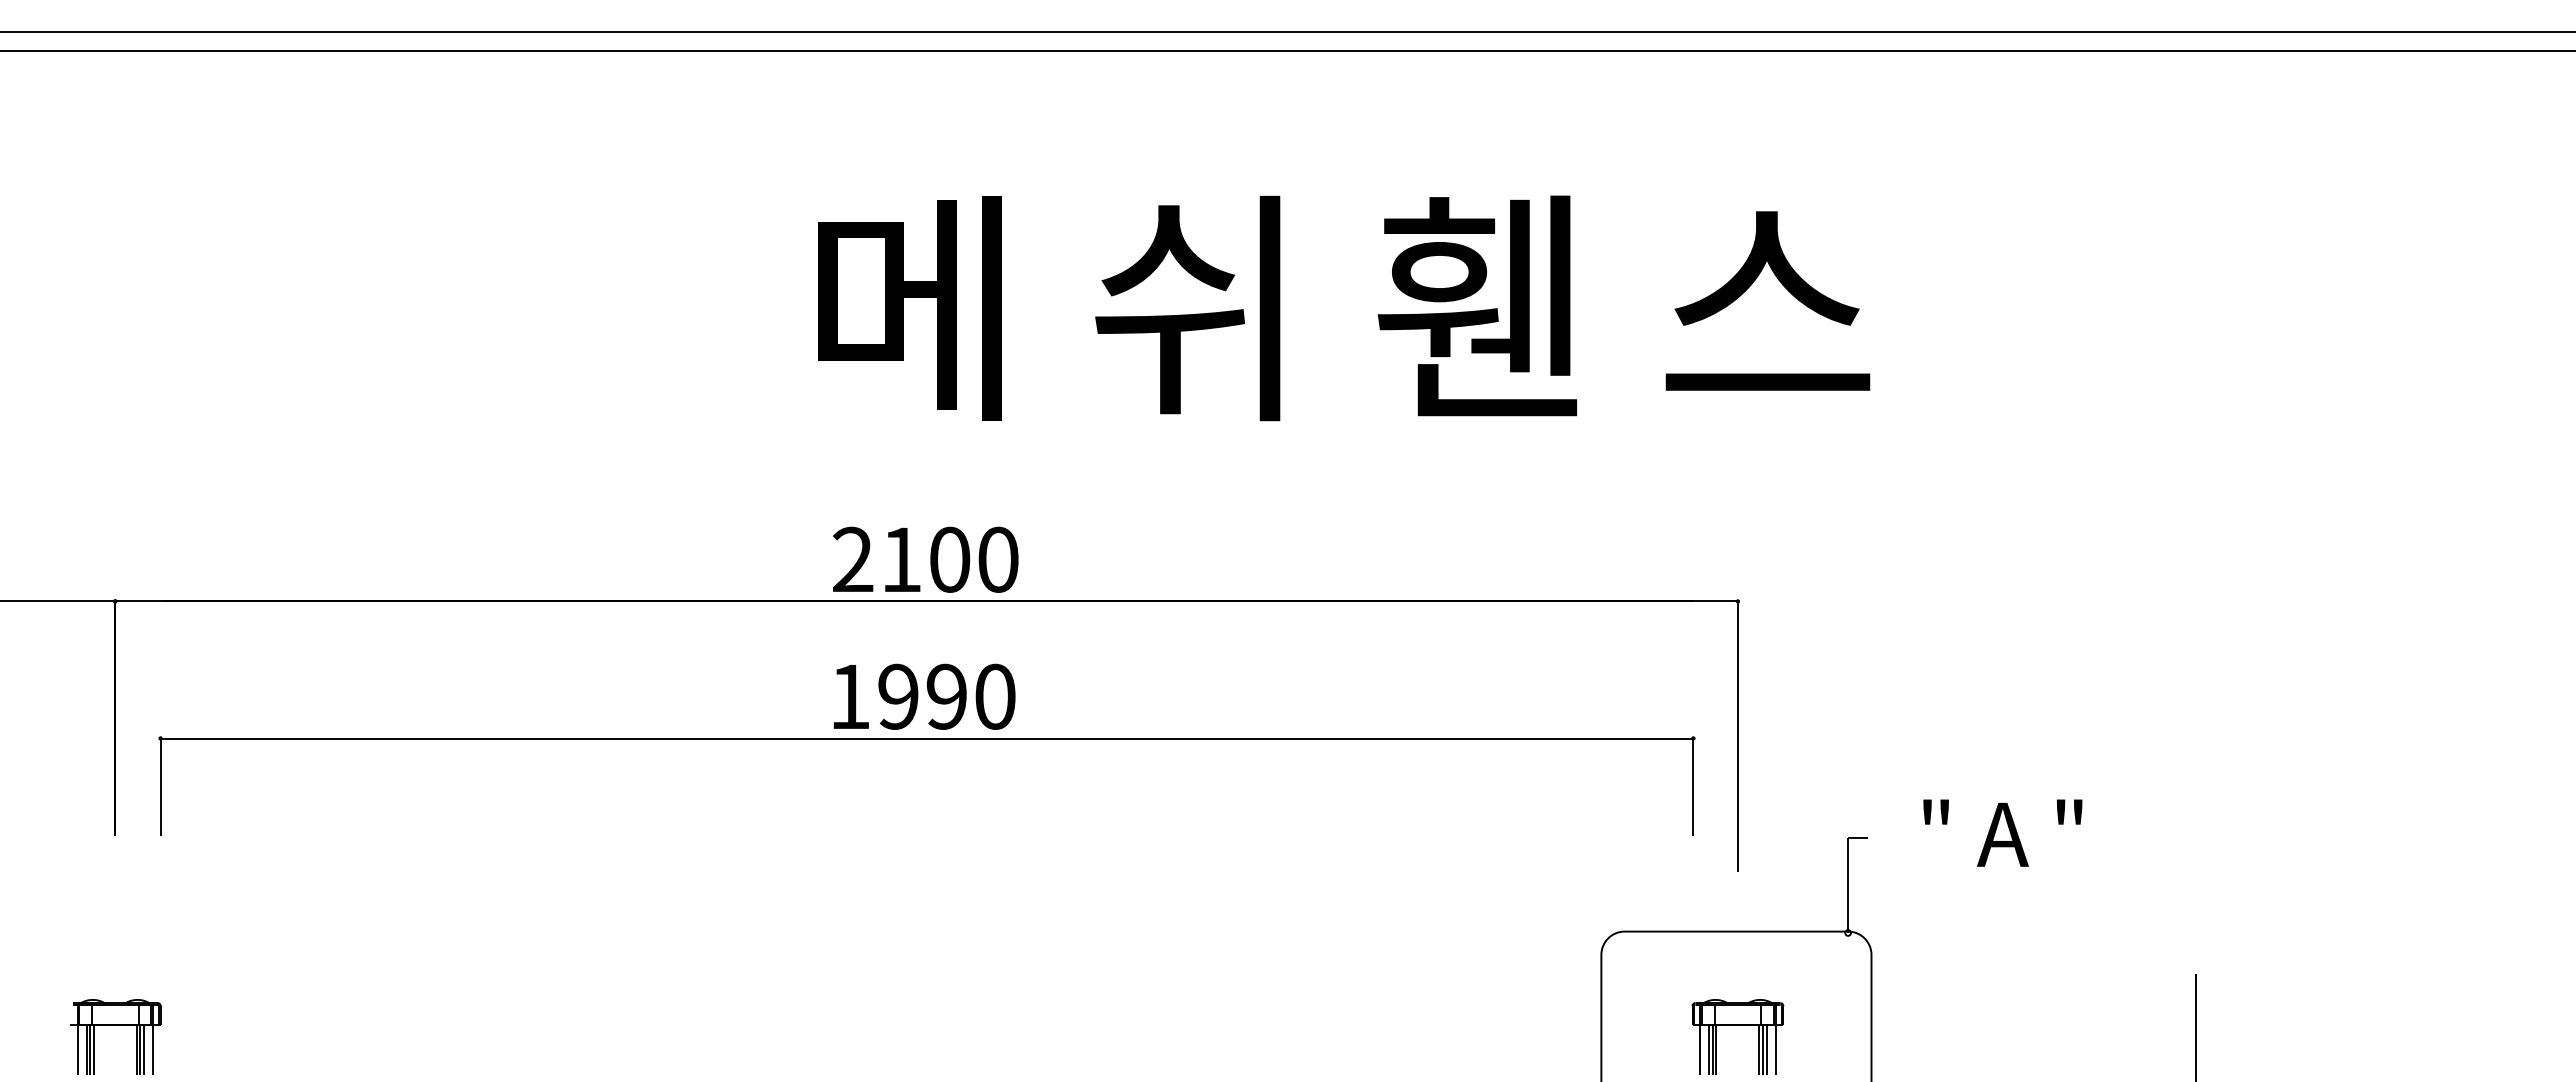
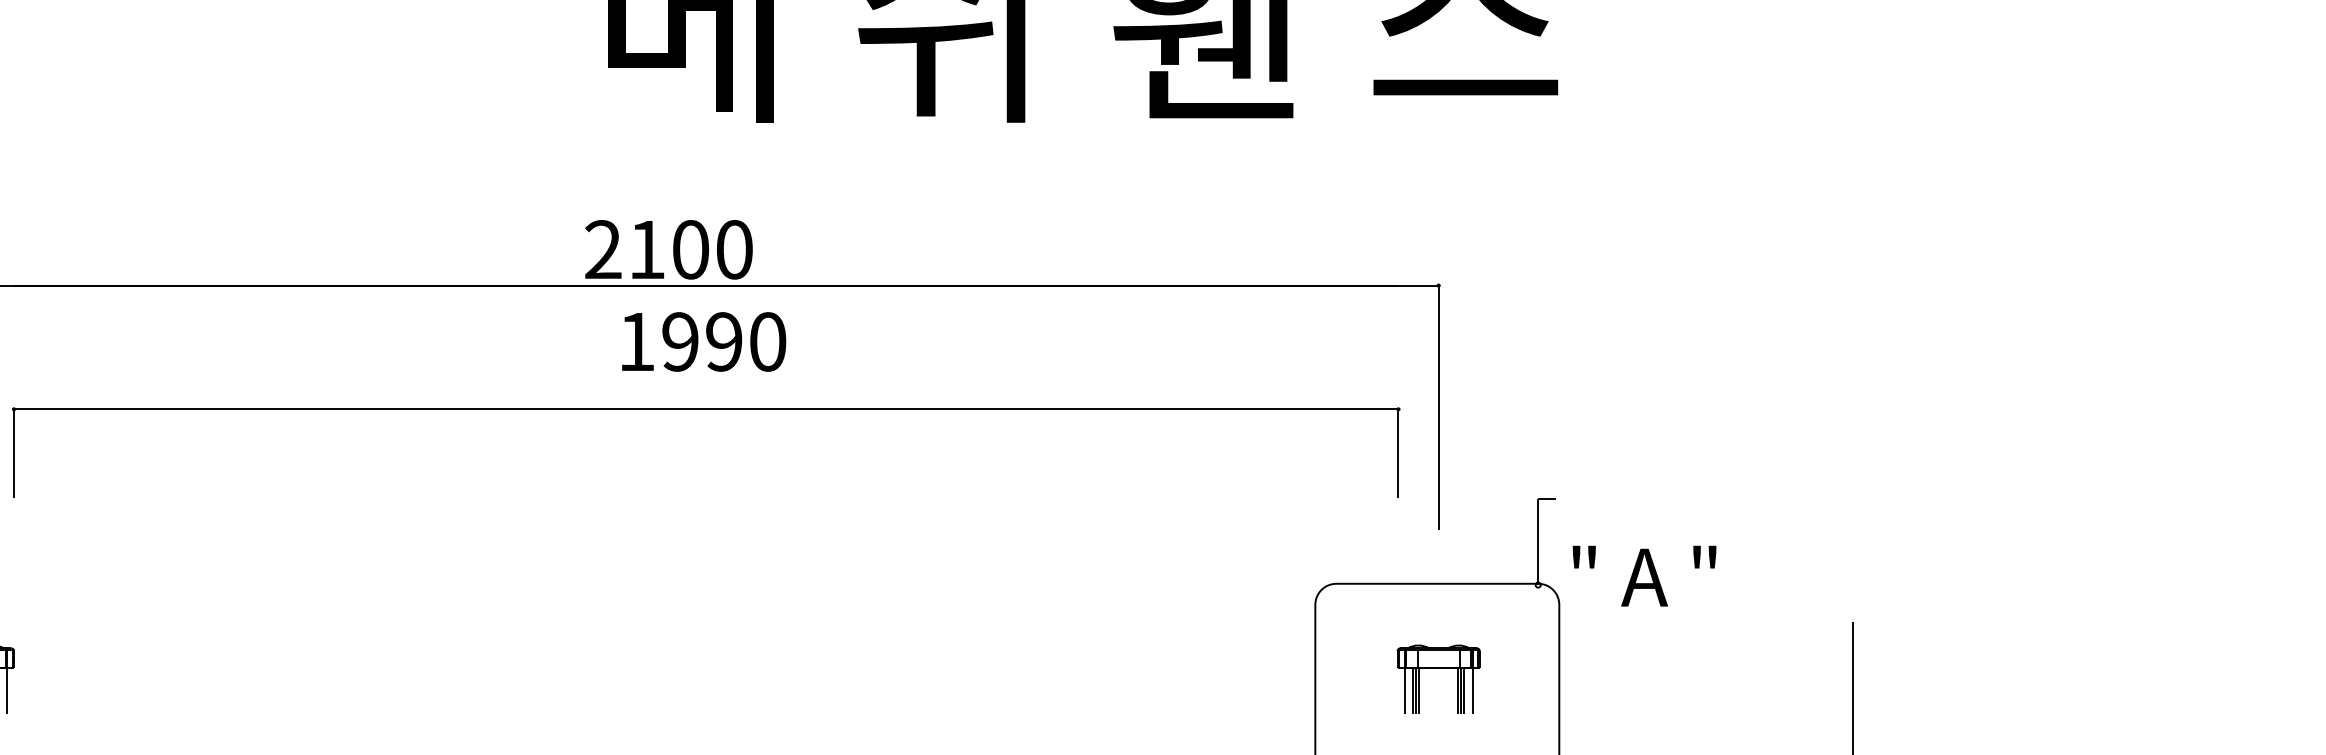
text: (925, 559) -> (668, 249), moved
text: (924, 696) -> (703, 341), moved
text: (2002, 832) -> (1644, 575), moved

